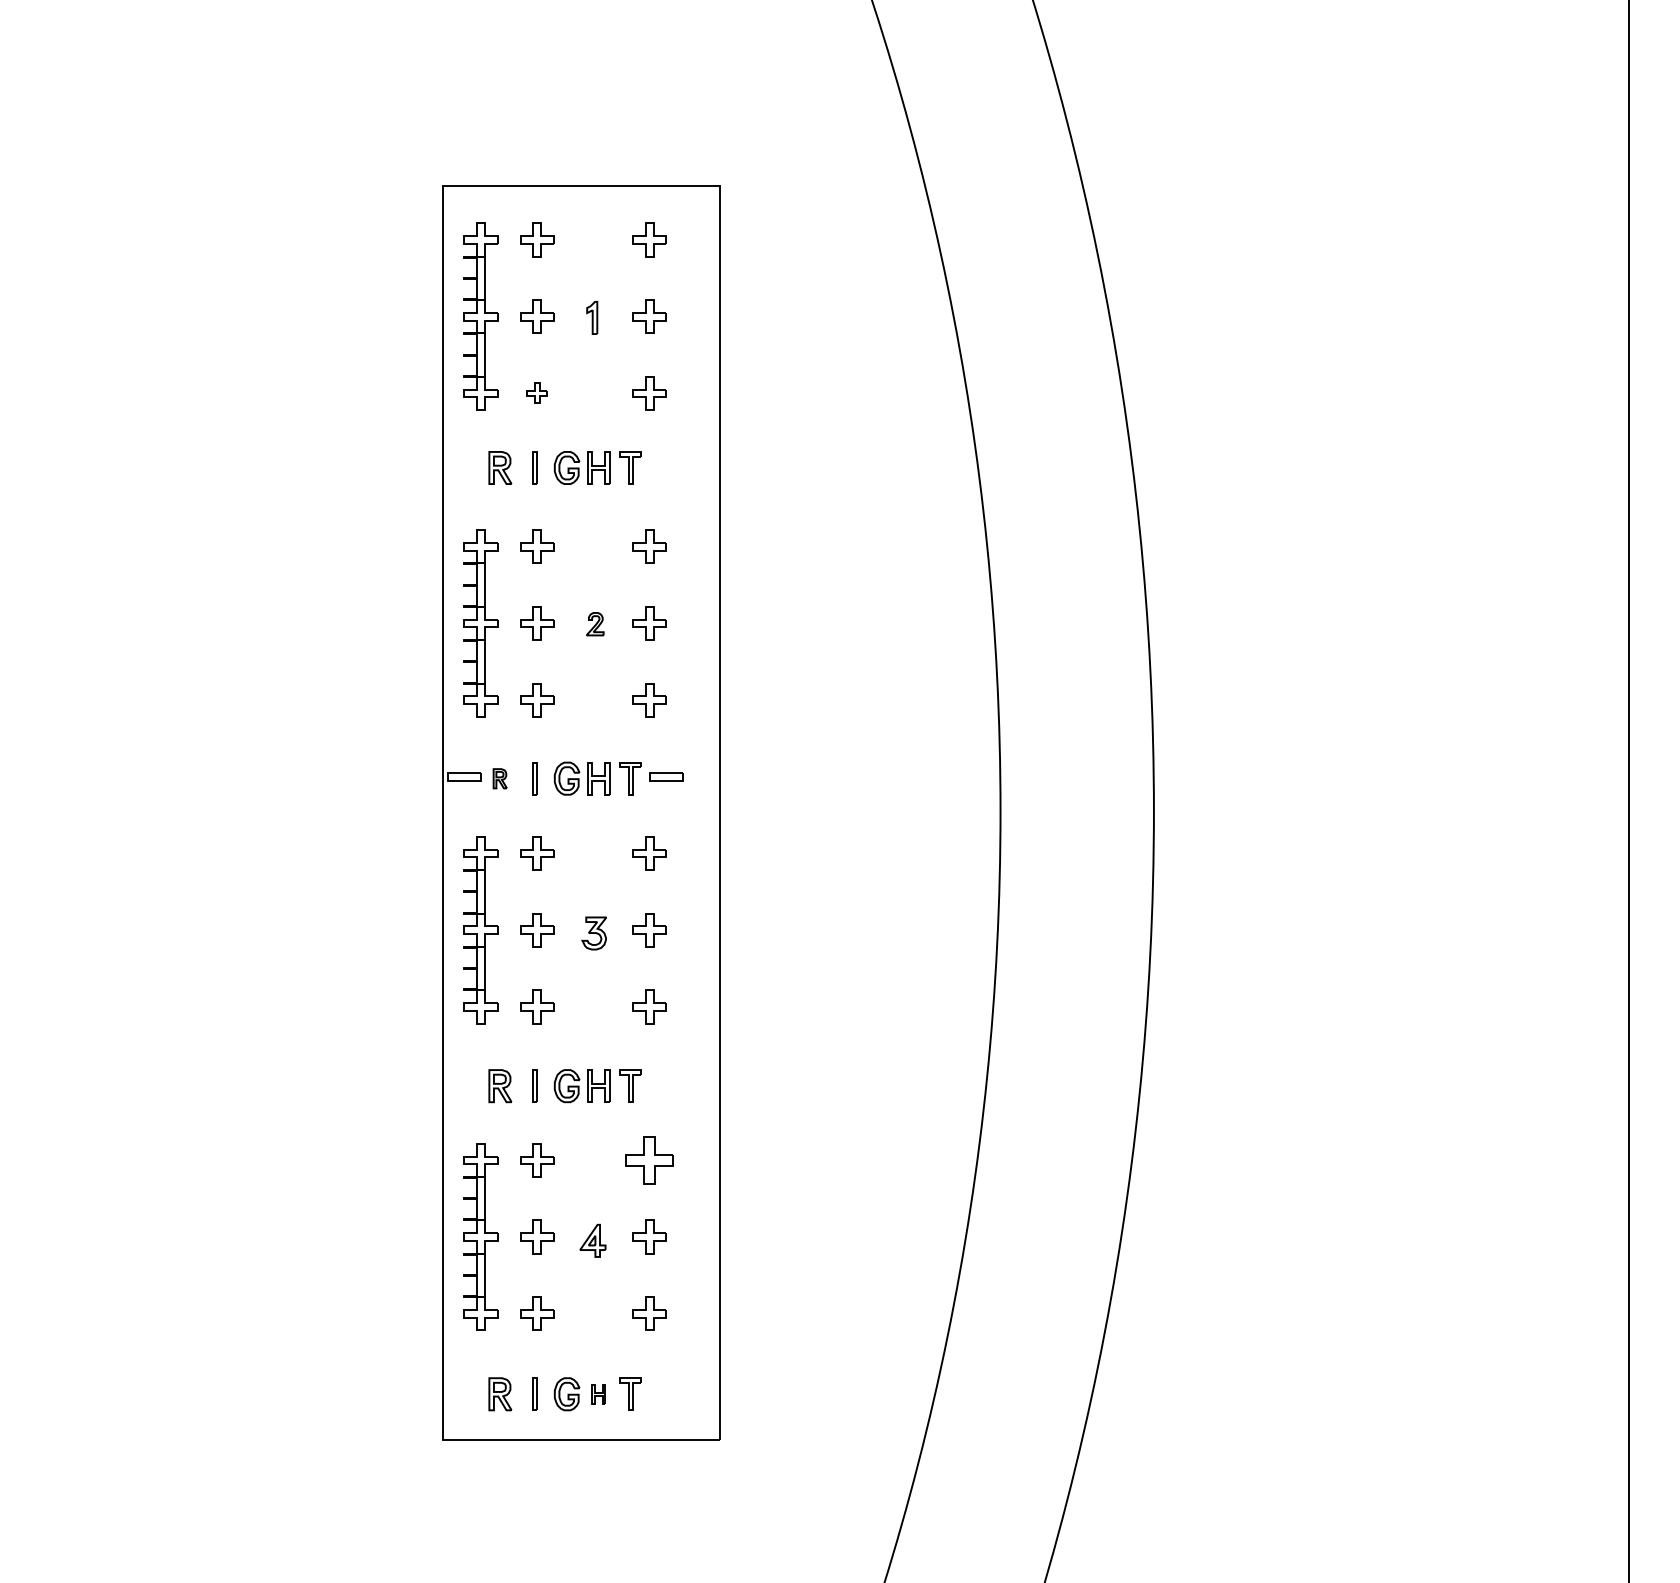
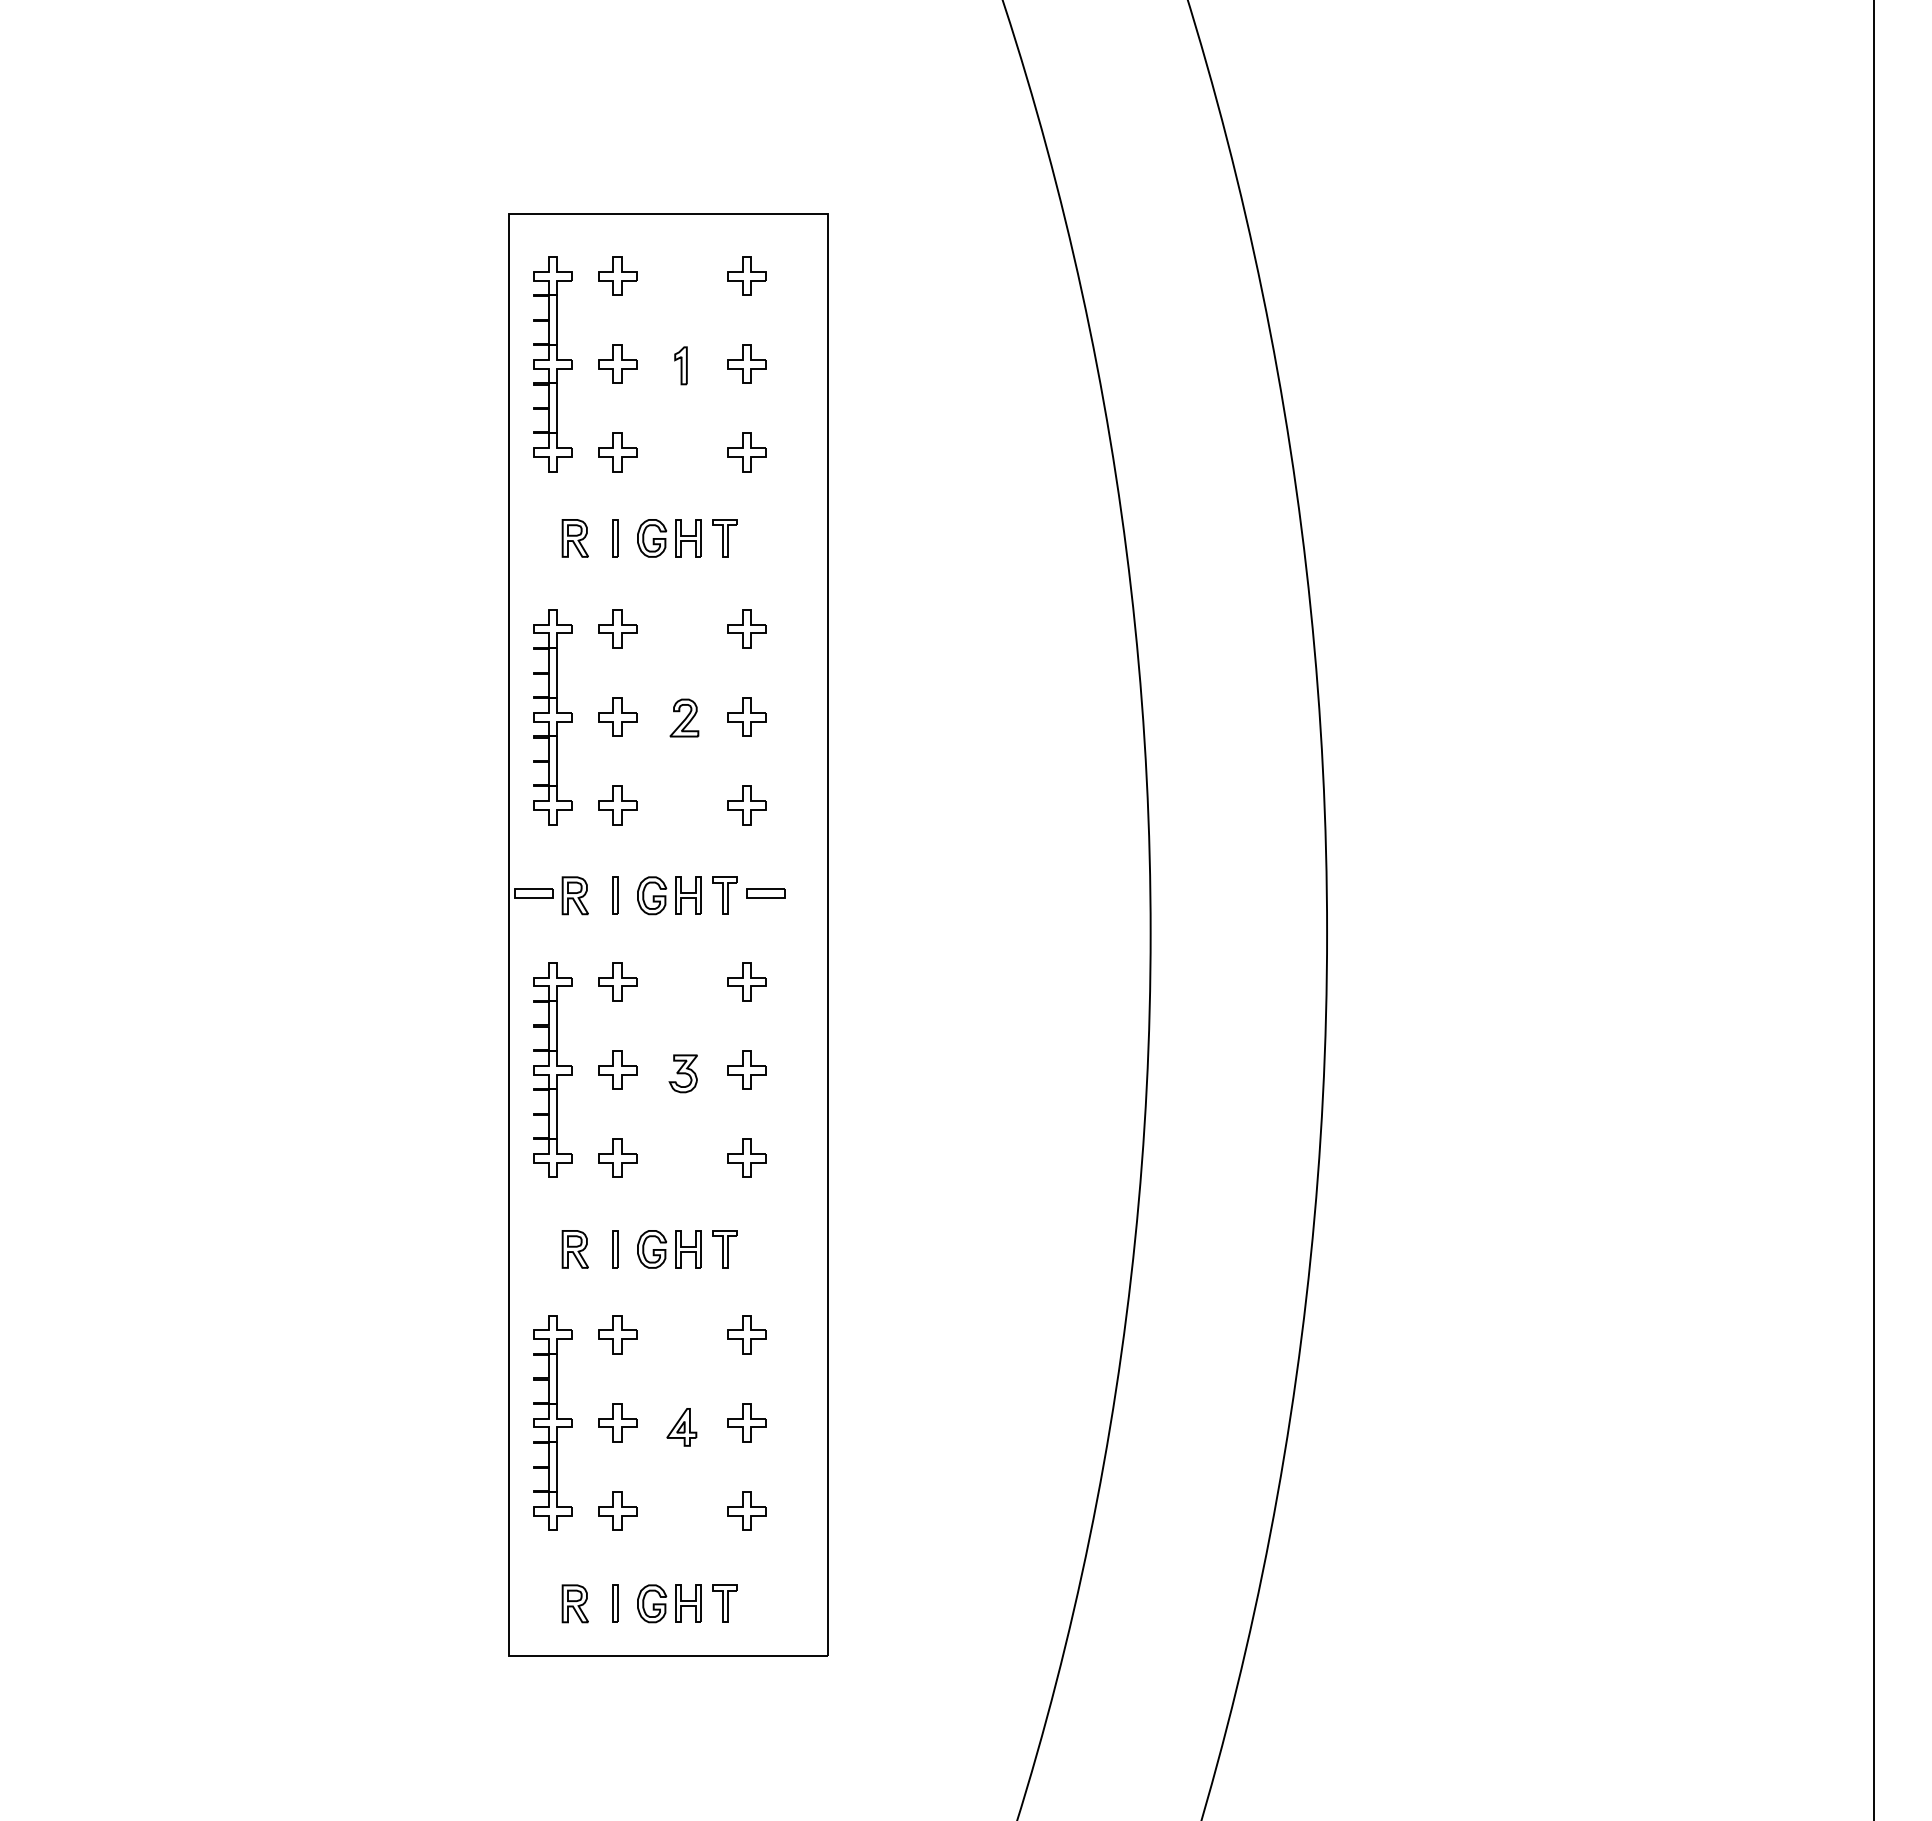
part: (537, 393) -> (617, 452), size x1.67
part: (595, 623) -> (684, 717), size x1.43
part: (499, 778) -> (574, 895), size x1.67
part: (649, 1160) -> (746, 1334), size x0.71
part: (598, 1393) -> (688, 1603), size x1.67

